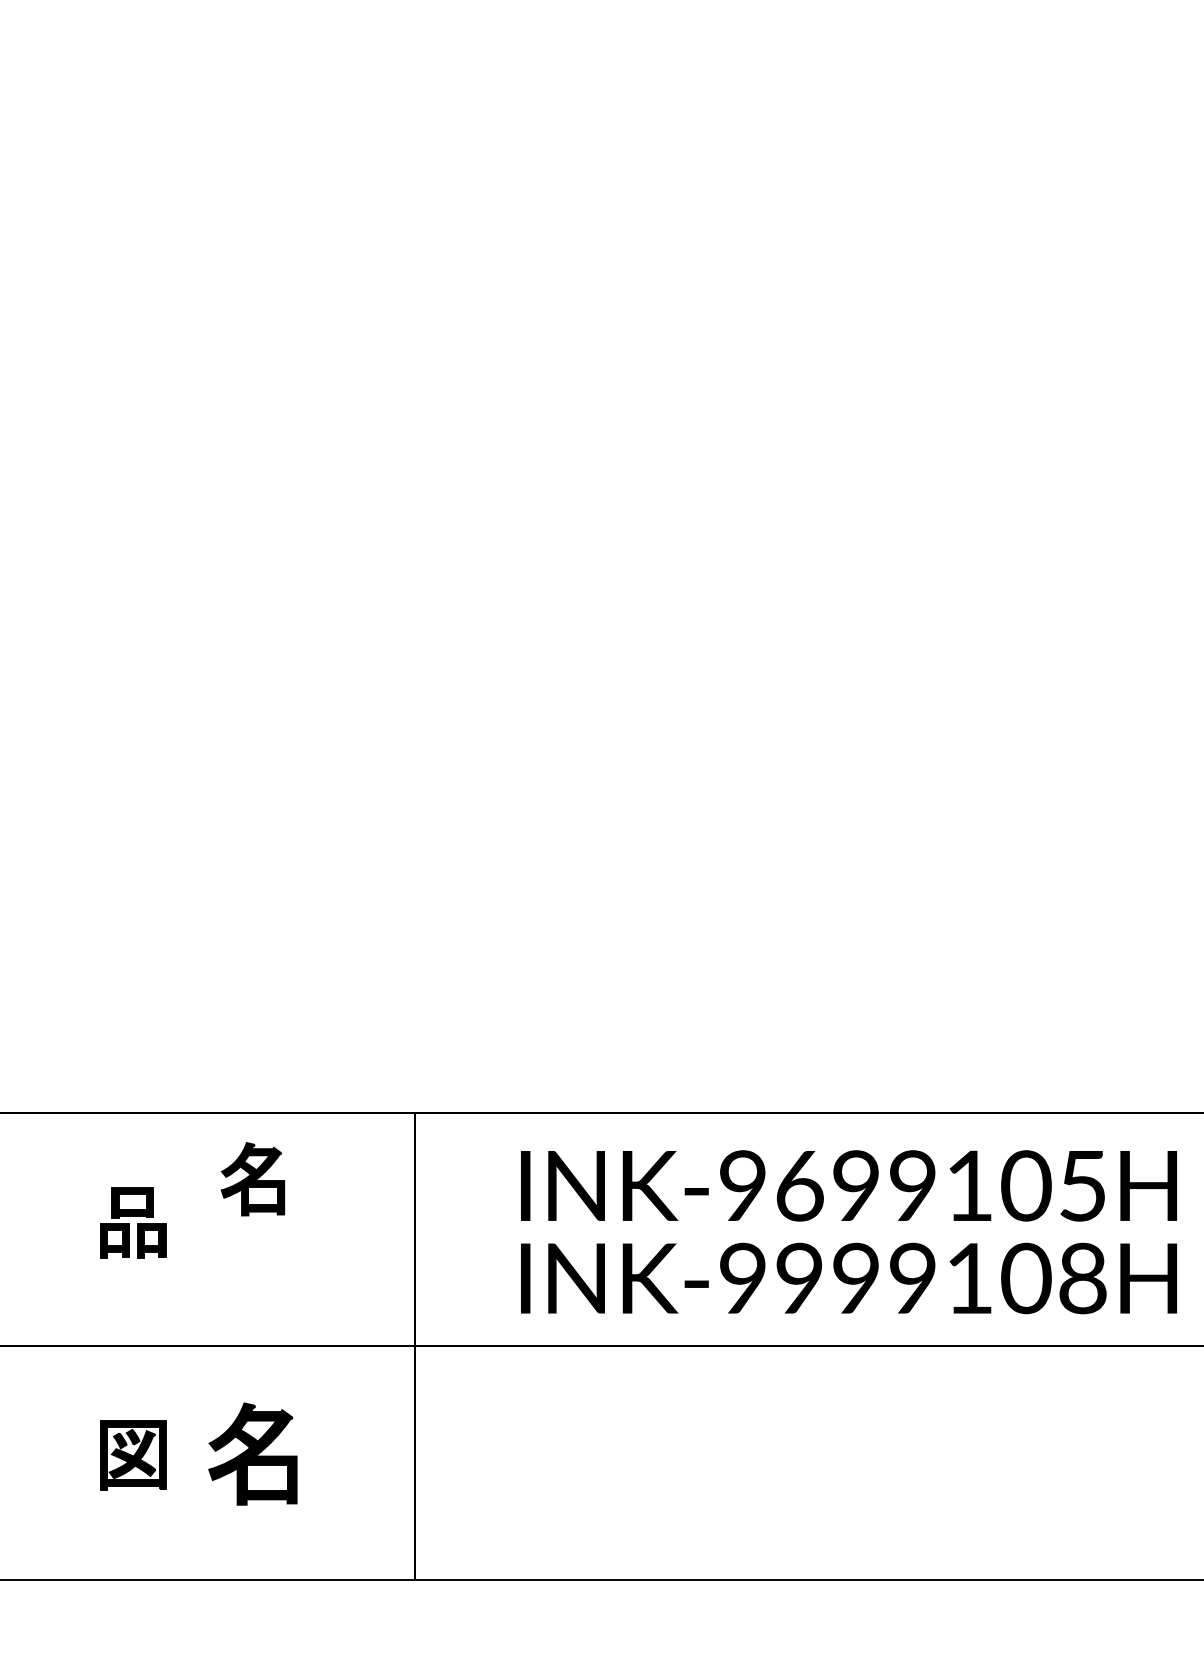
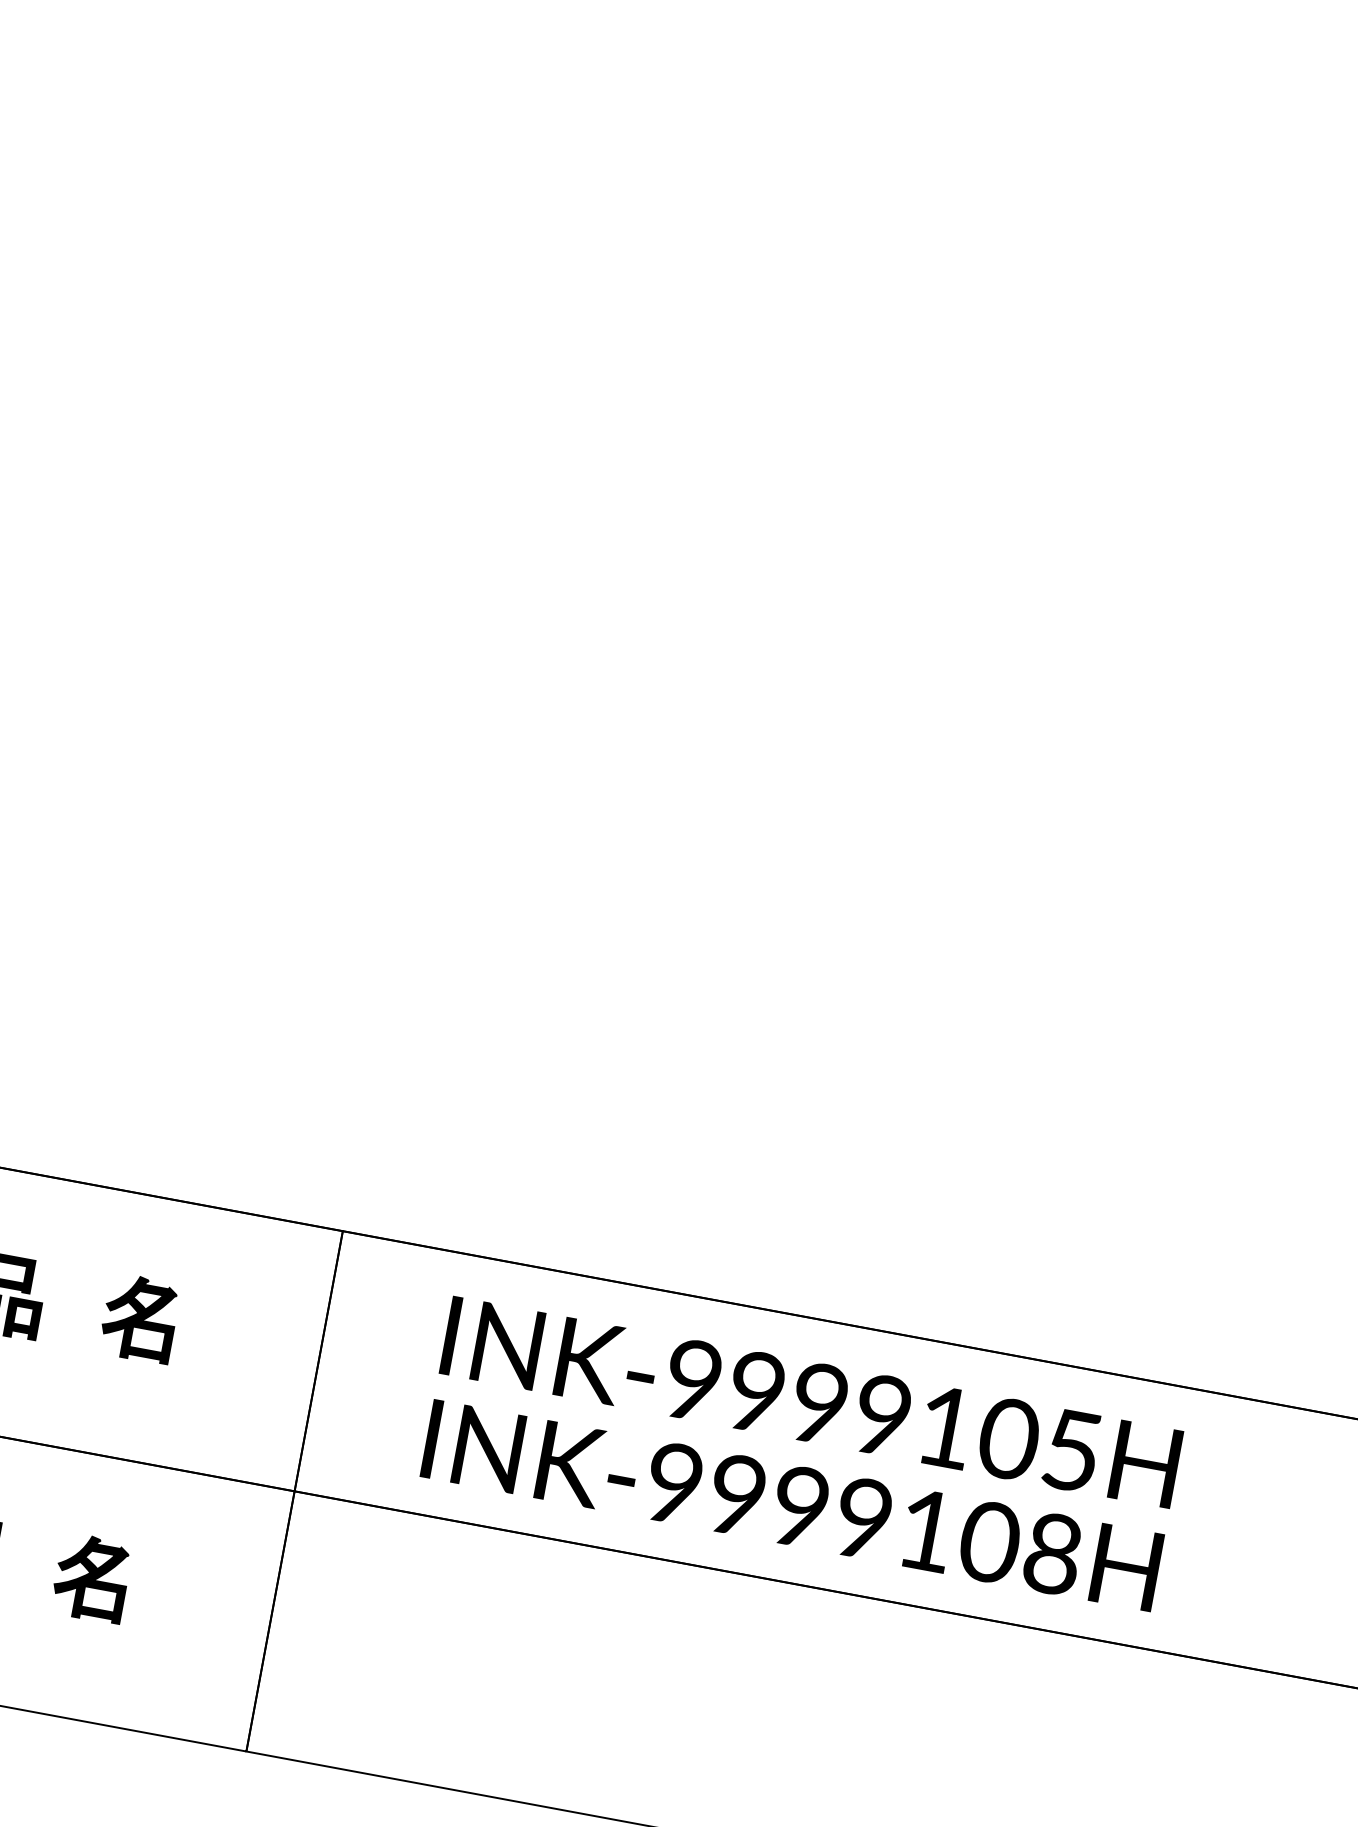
part: (252, 1179) -> (139, 1318), moved
text: (799, 1185) -> (756, 1391), INK-9699105H -> INK-9999105H
part: (252, 1454) -> (91, 1578), size x0.71

